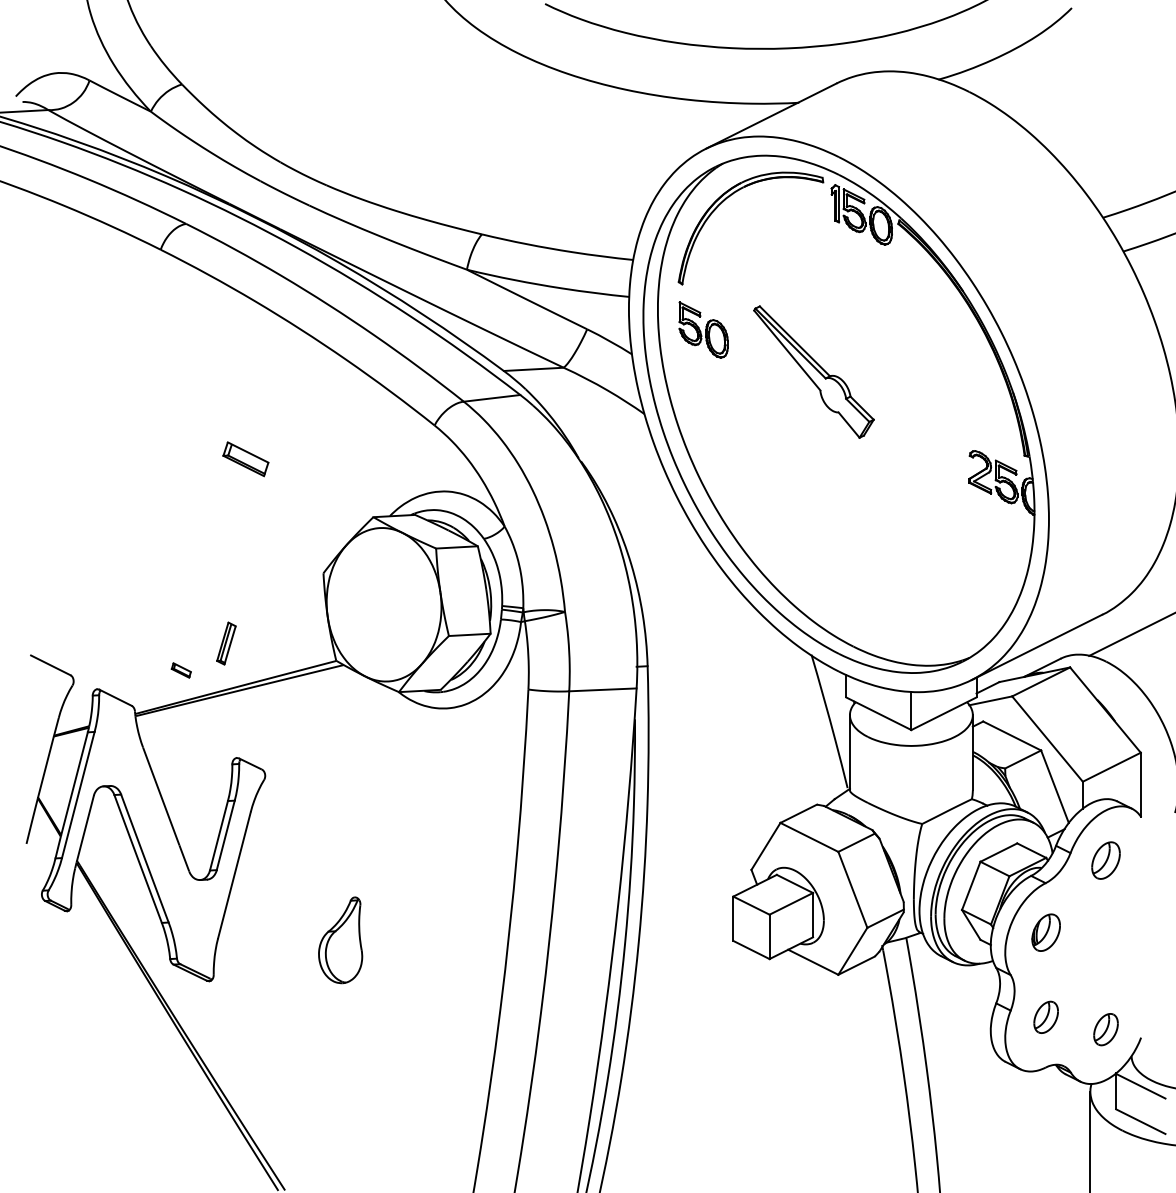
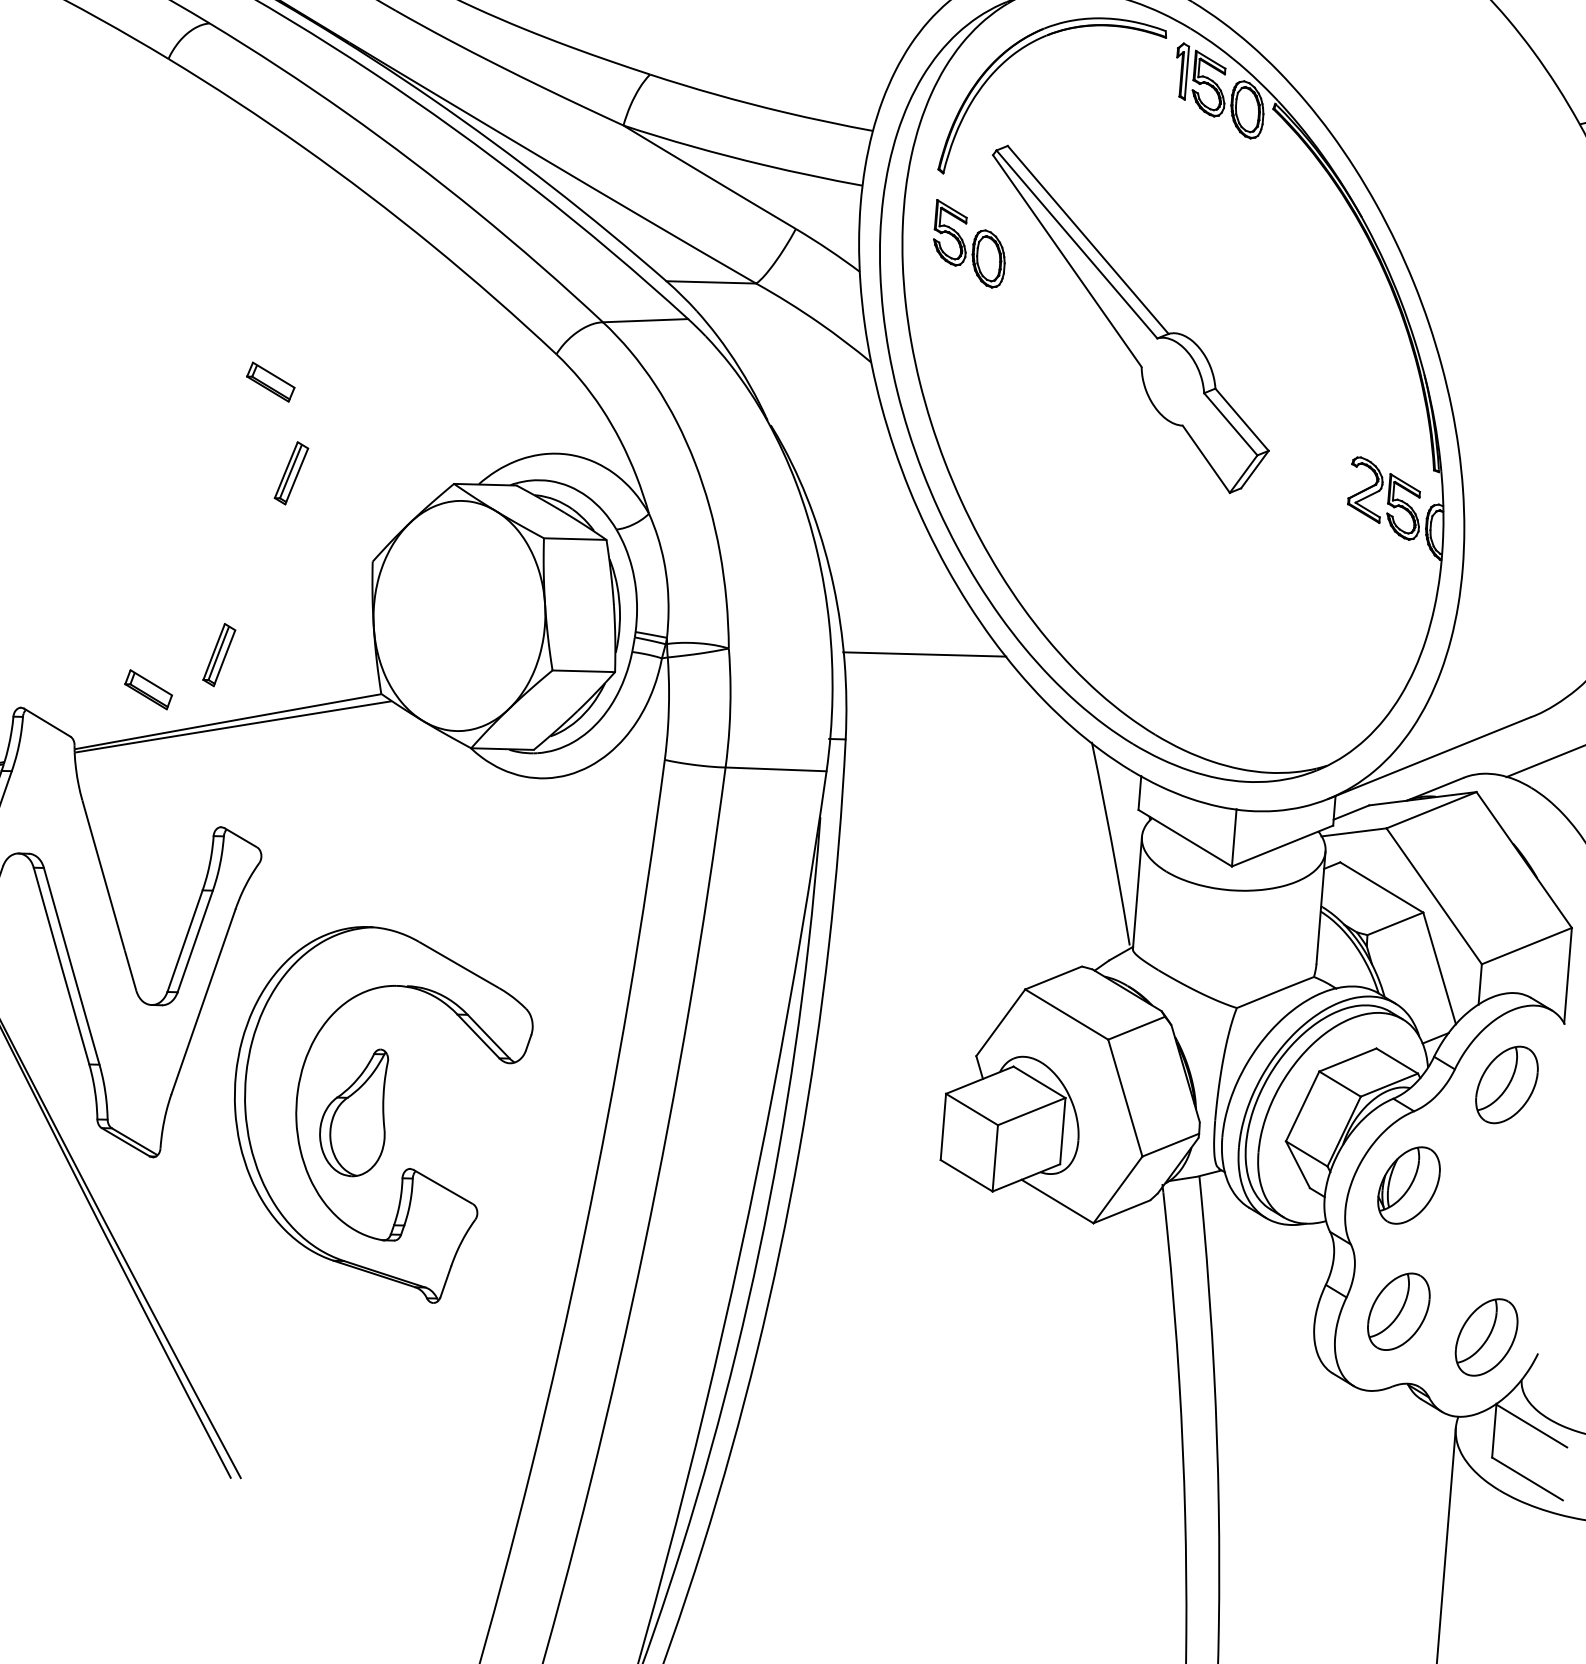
part: (813, 371) -> (1128, 319), size x1.67
part: (246, 459) -> (271, 382), size x0.71
part: (264, 518) -> (291, 472), added
line: (695, 605) -> (924, 654), added
part: (181, 670) -> (148, 689), size x1.67
part: (1105, 860) -> (1506, 1084), size x1.43
part: (1045, 932) -> (1407, 1184), size x1.43
part: (377, 975) -> (405, 1168), added
part: (1045, 1017) -> (1397, 1311), size x1.67
part: (1105, 1029) -> (1485, 1337), size x1.67

